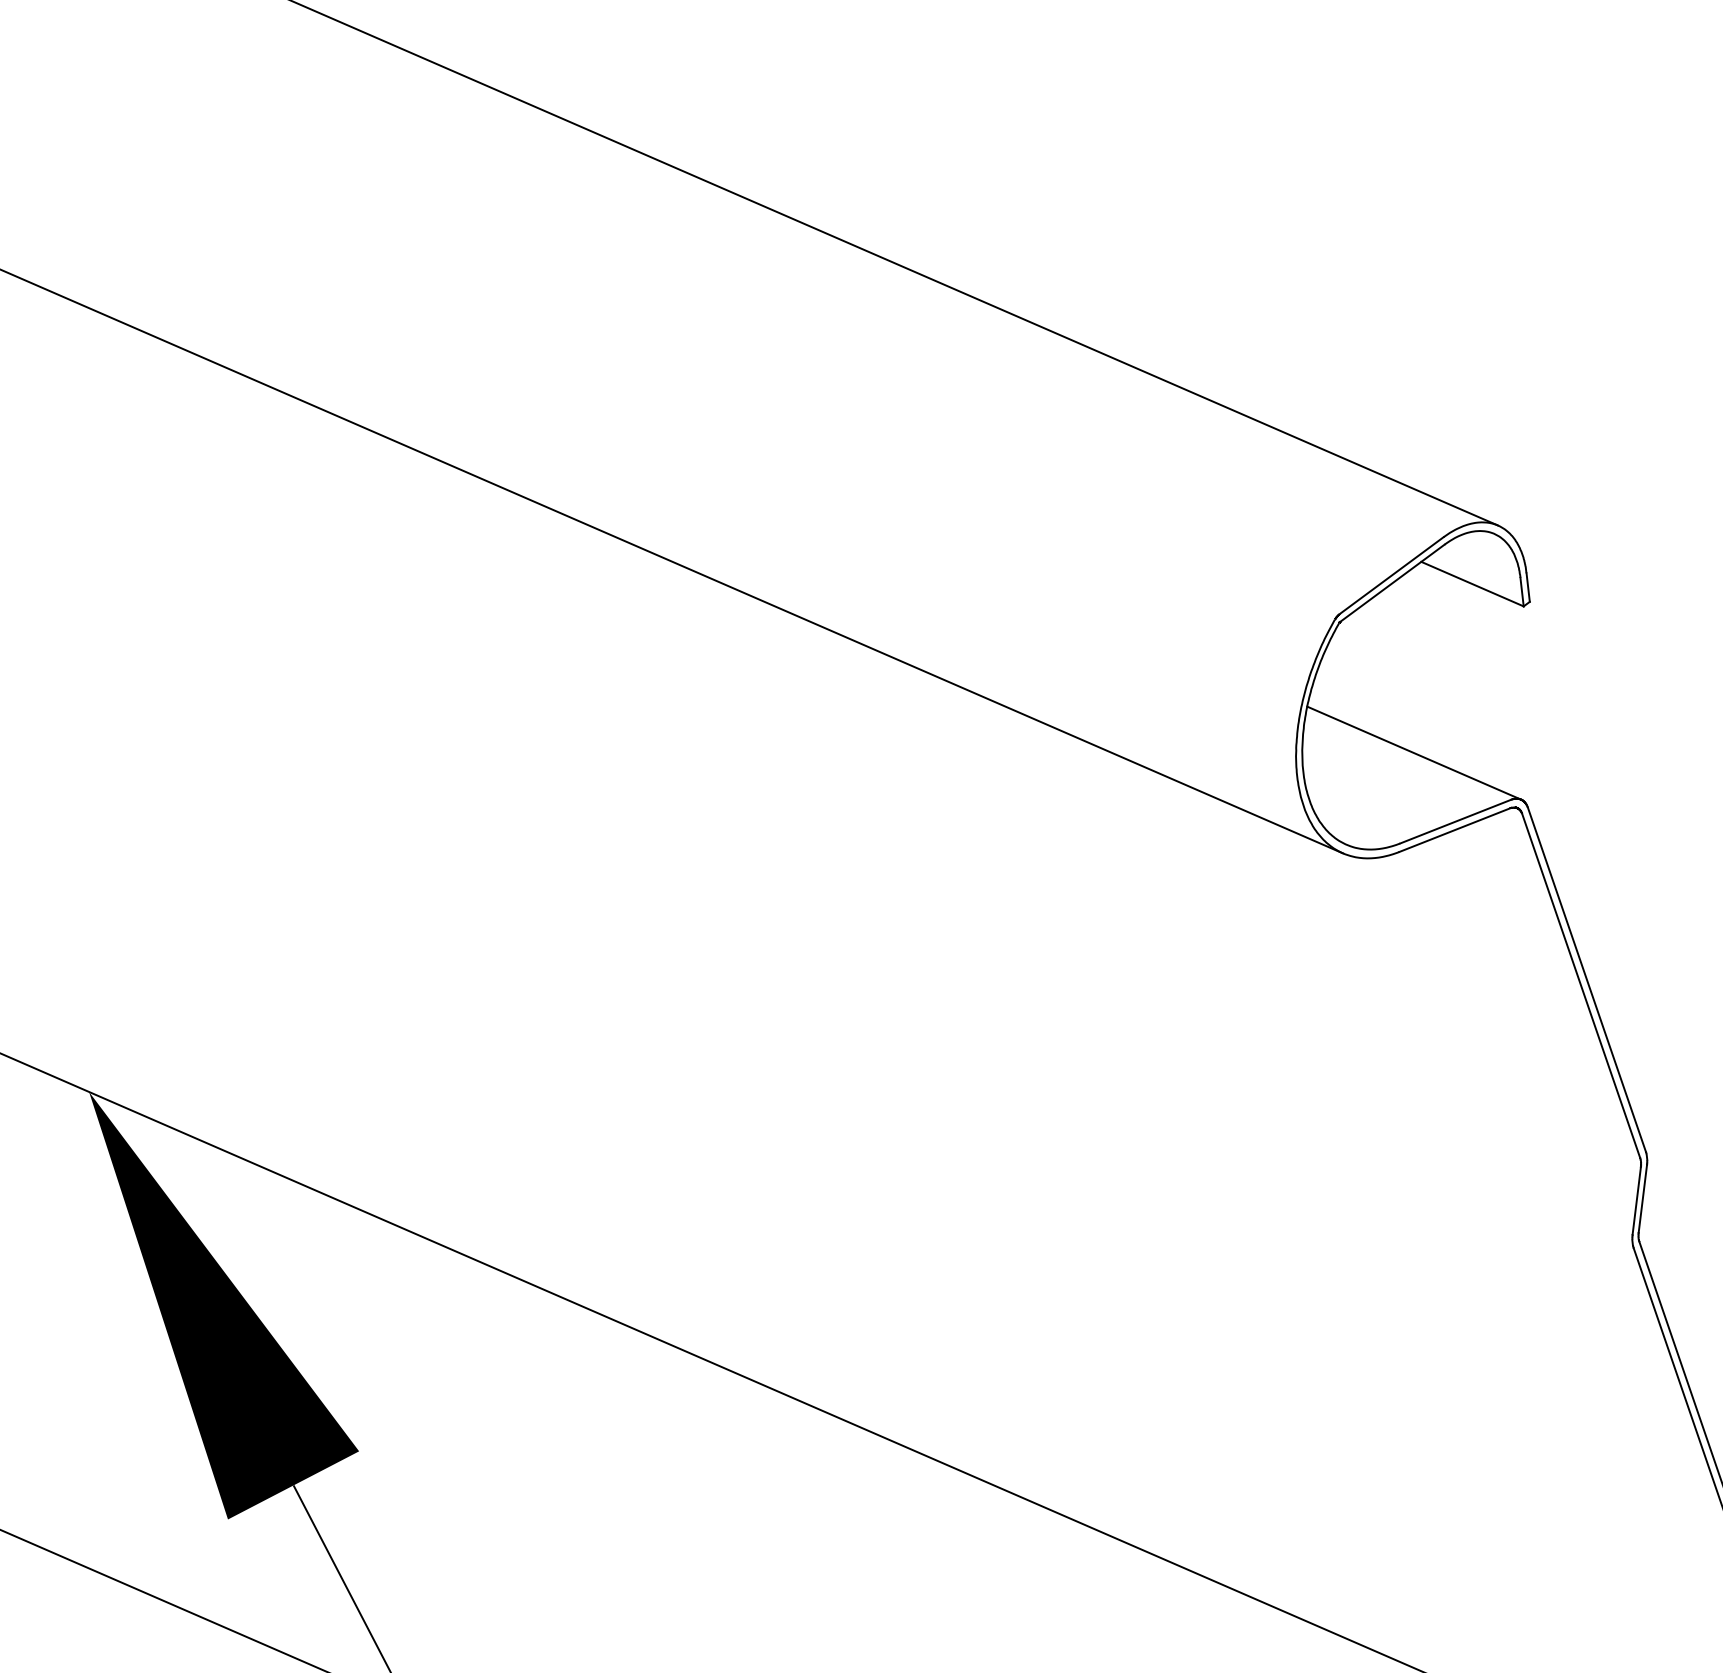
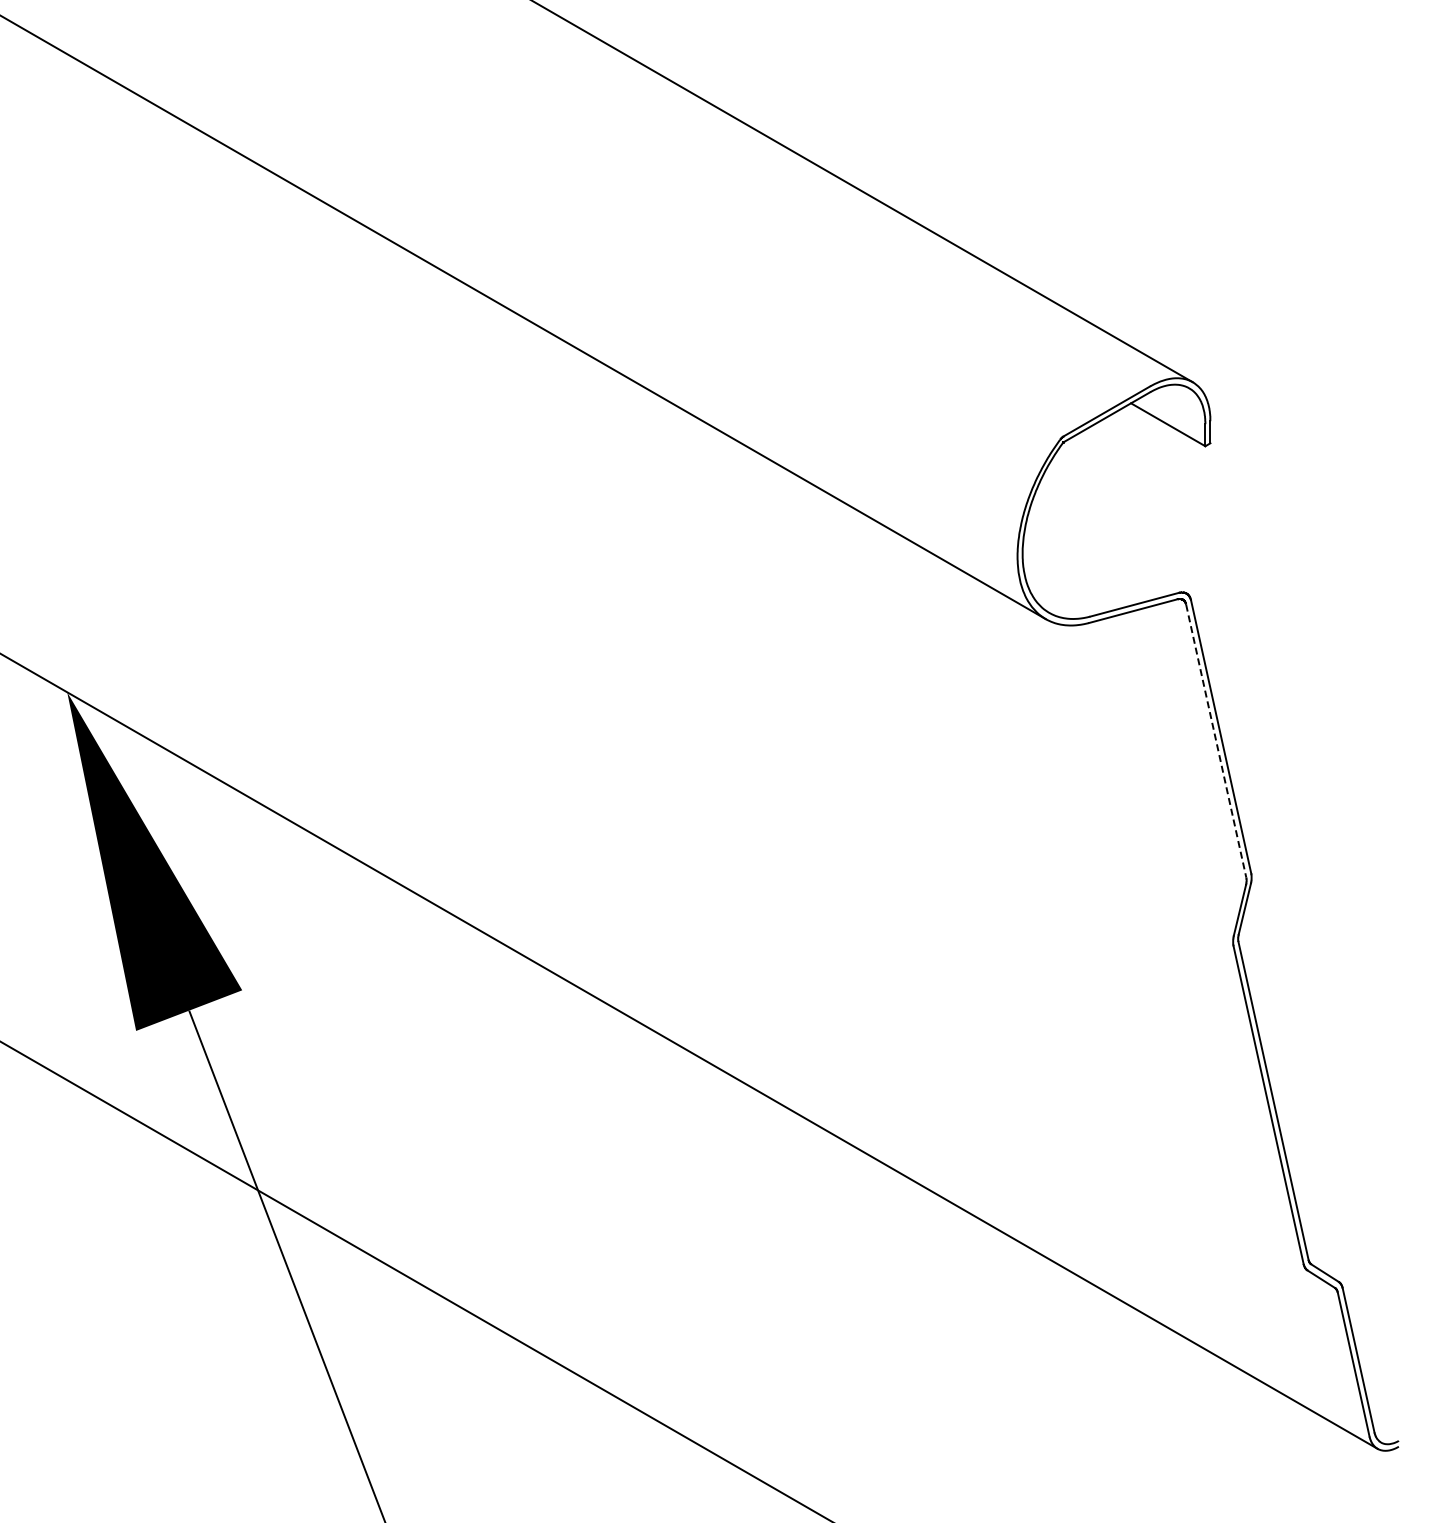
line: (1413, 752) -> (1108, 548), removed
line: (1581, 986) -> (1216, 741), solid -> dashed

